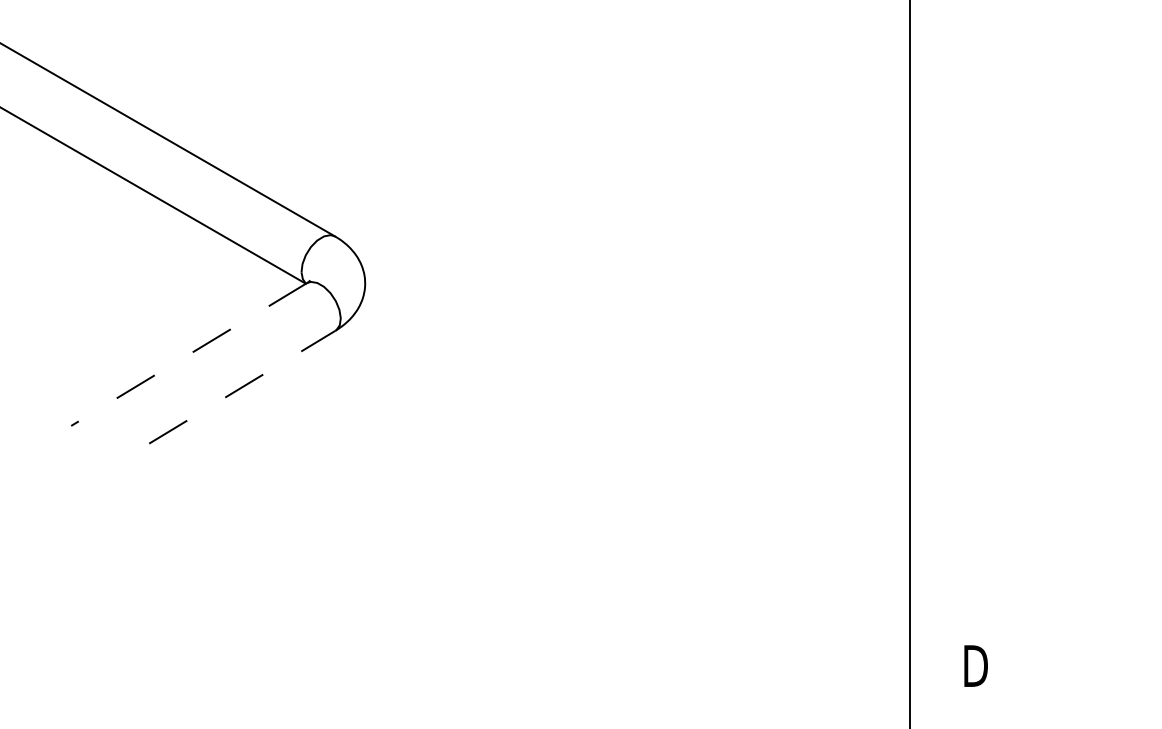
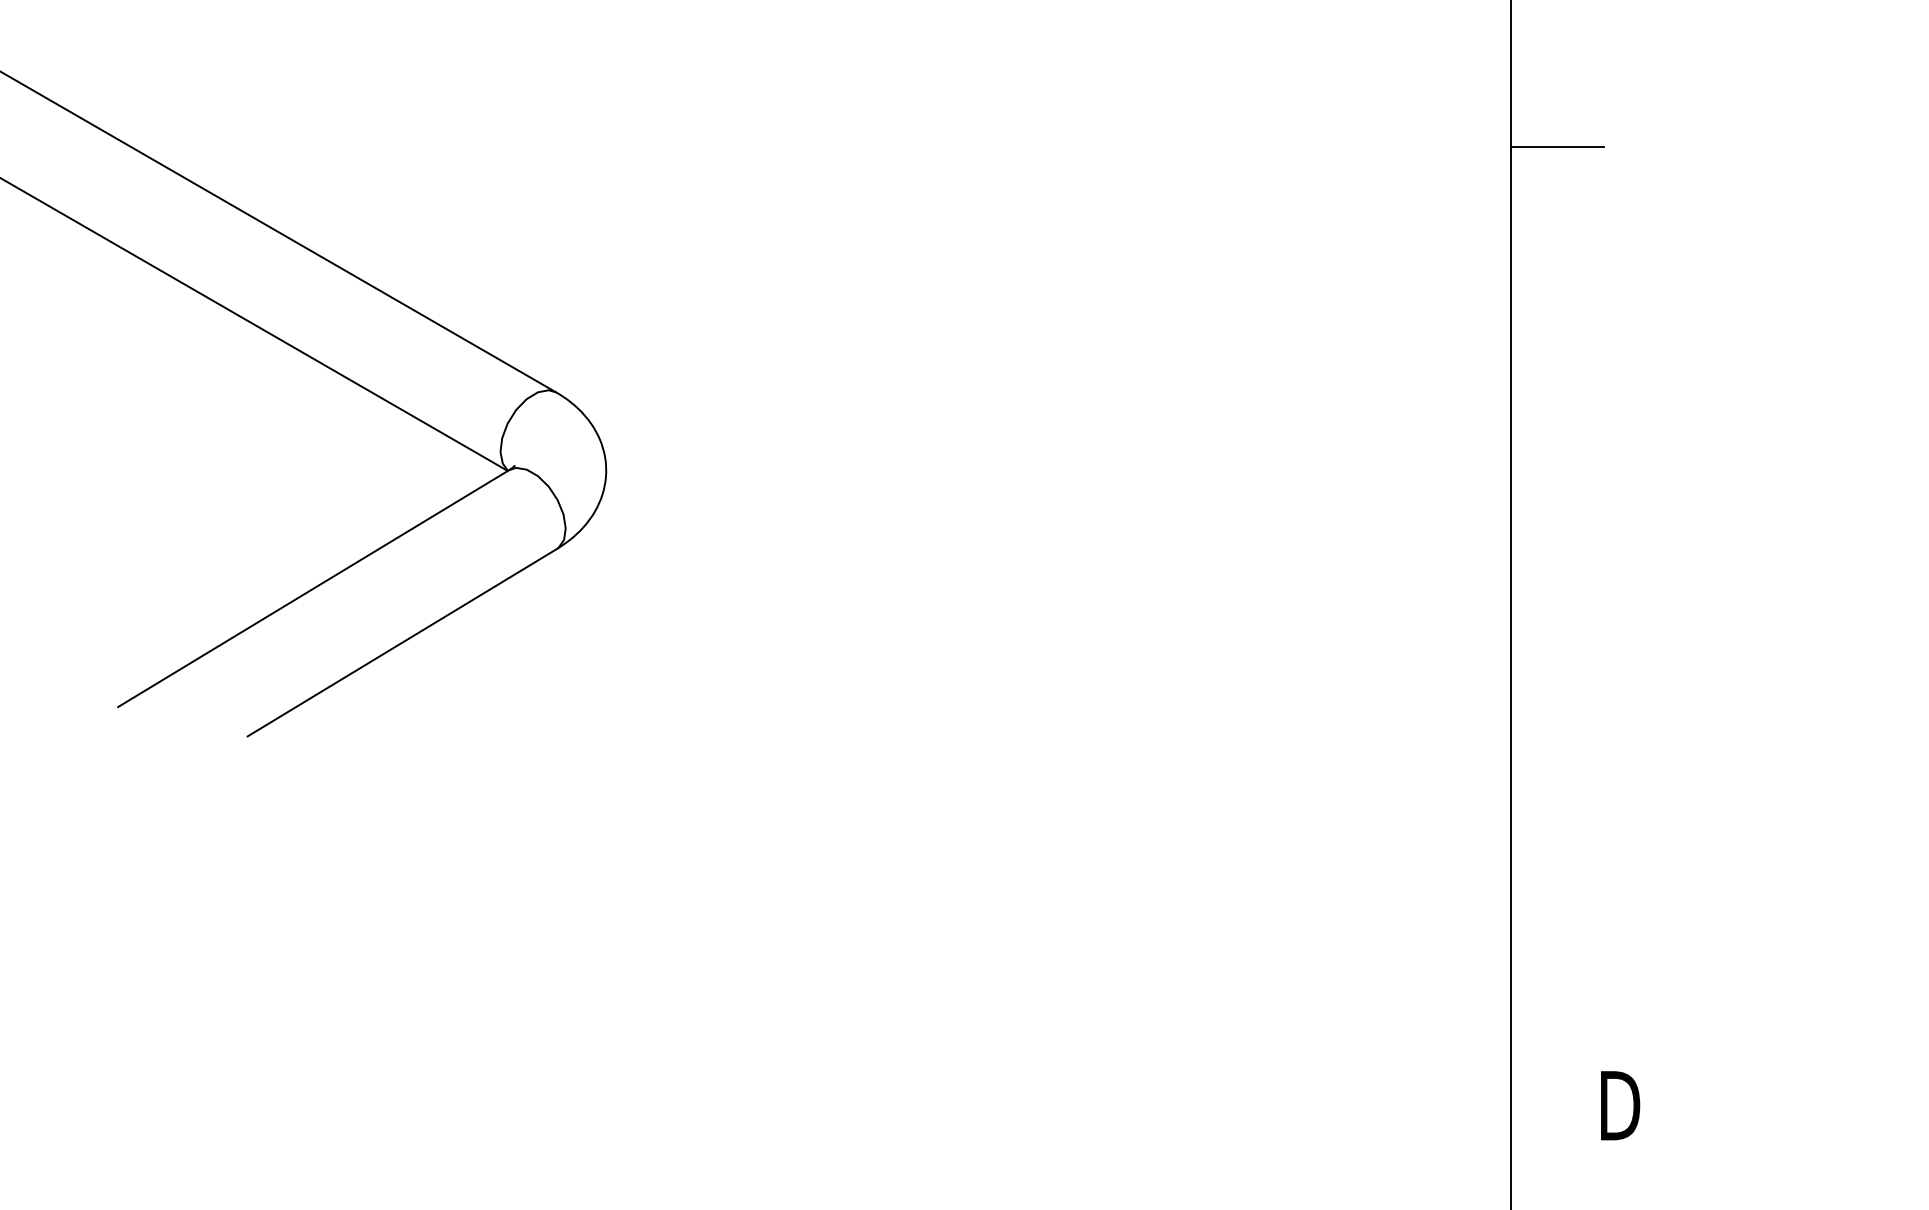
line: (937, 88) -> (1556, 146), added
line: (189, 354) -> (314, 588), dashed -> solid
line: (242, 387) -> (402, 643), dashed -> solid

